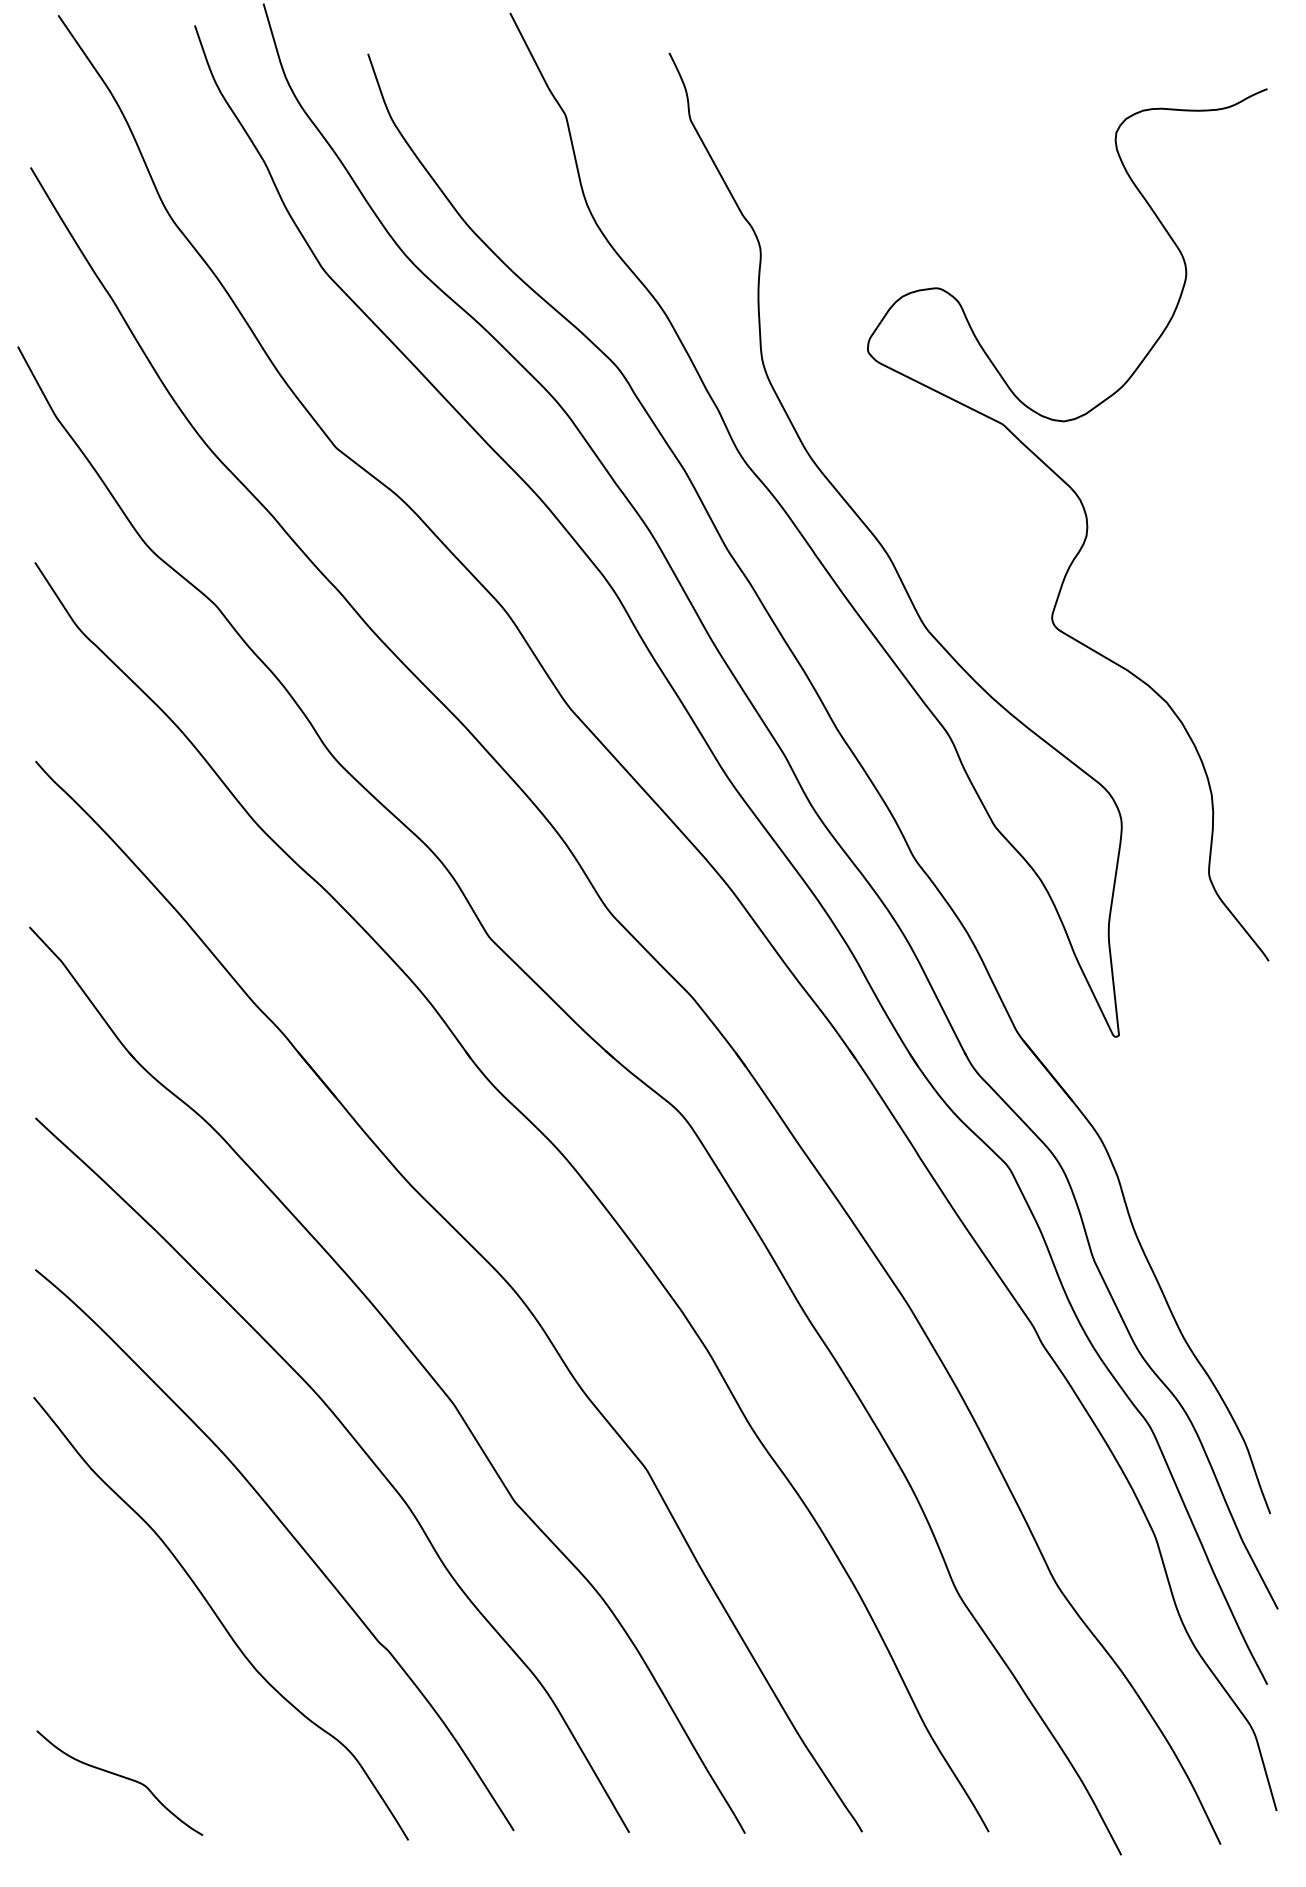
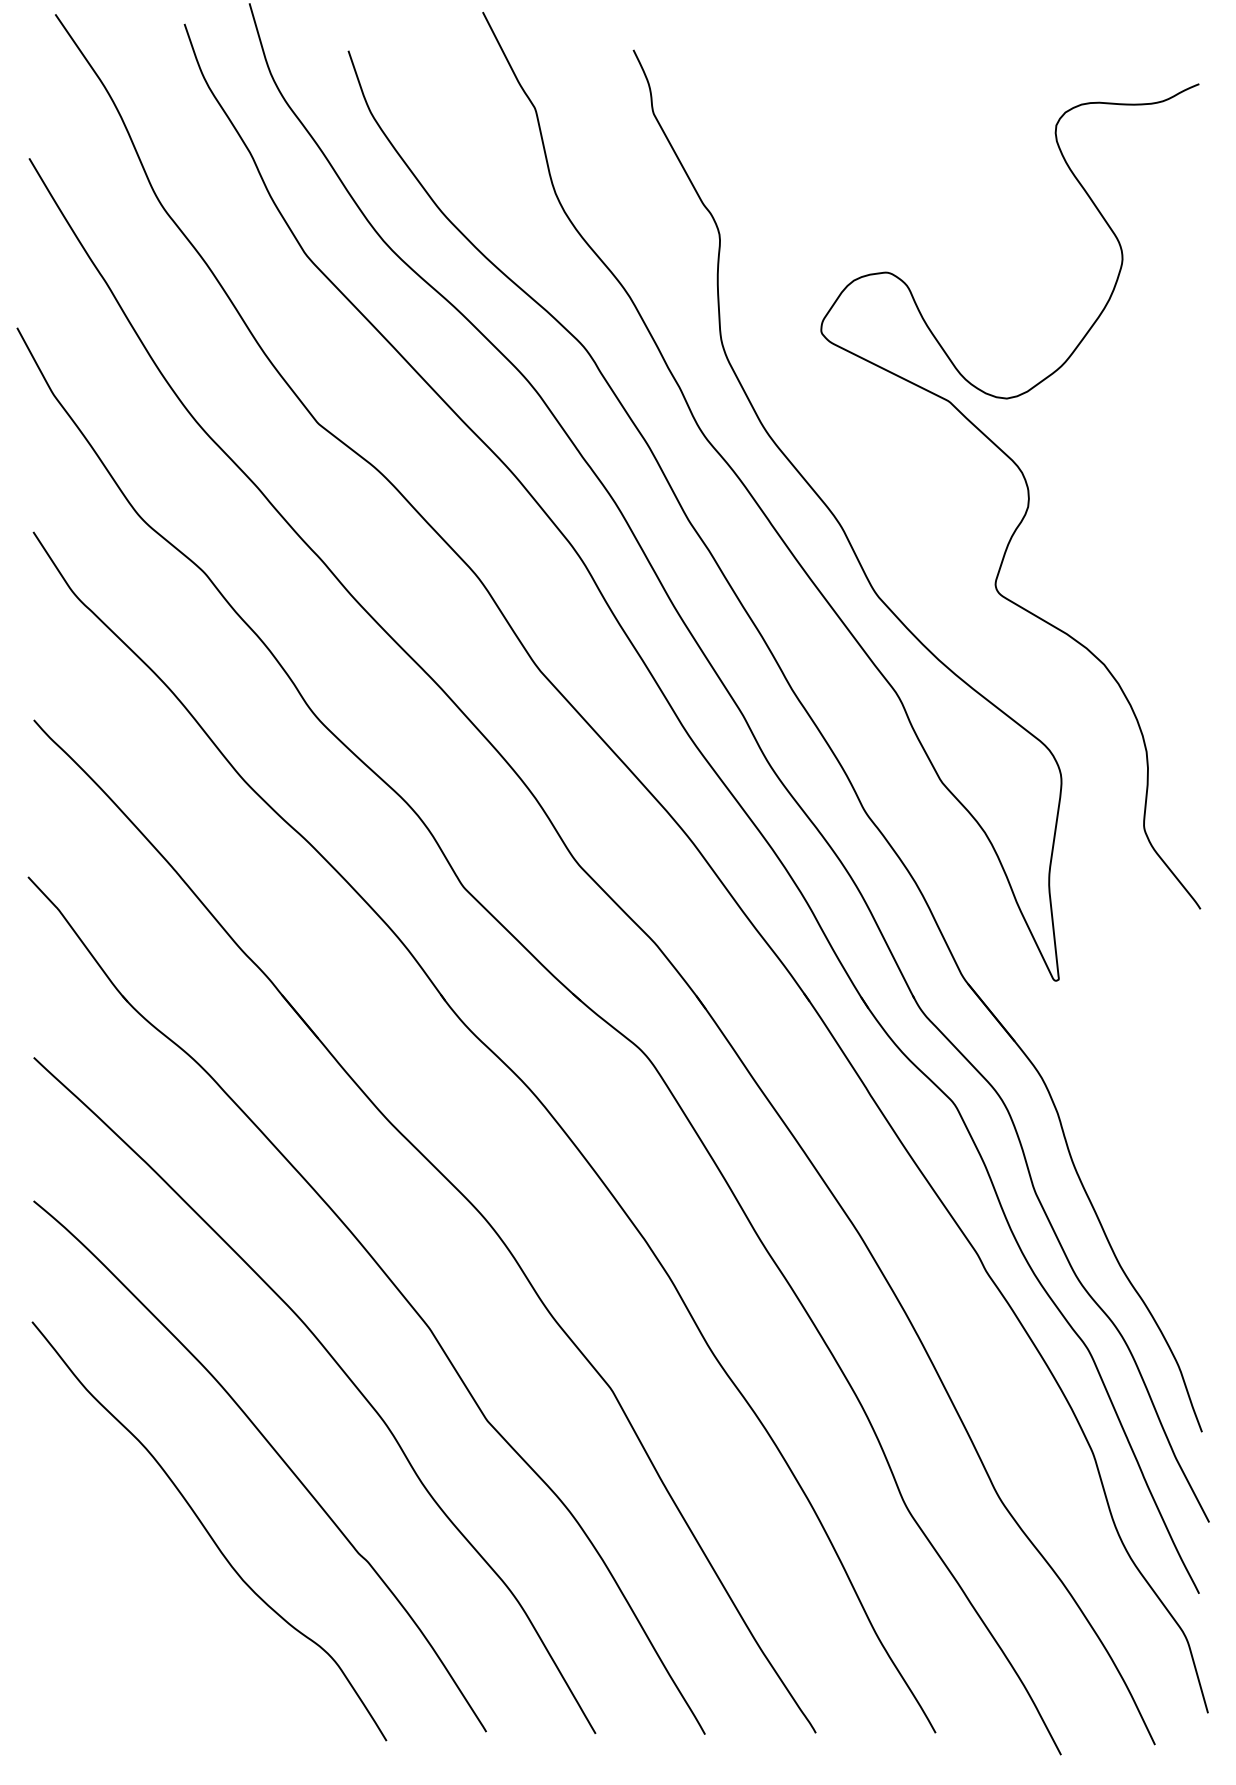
curve: (120, 1777) -> (114, 1681), removed

